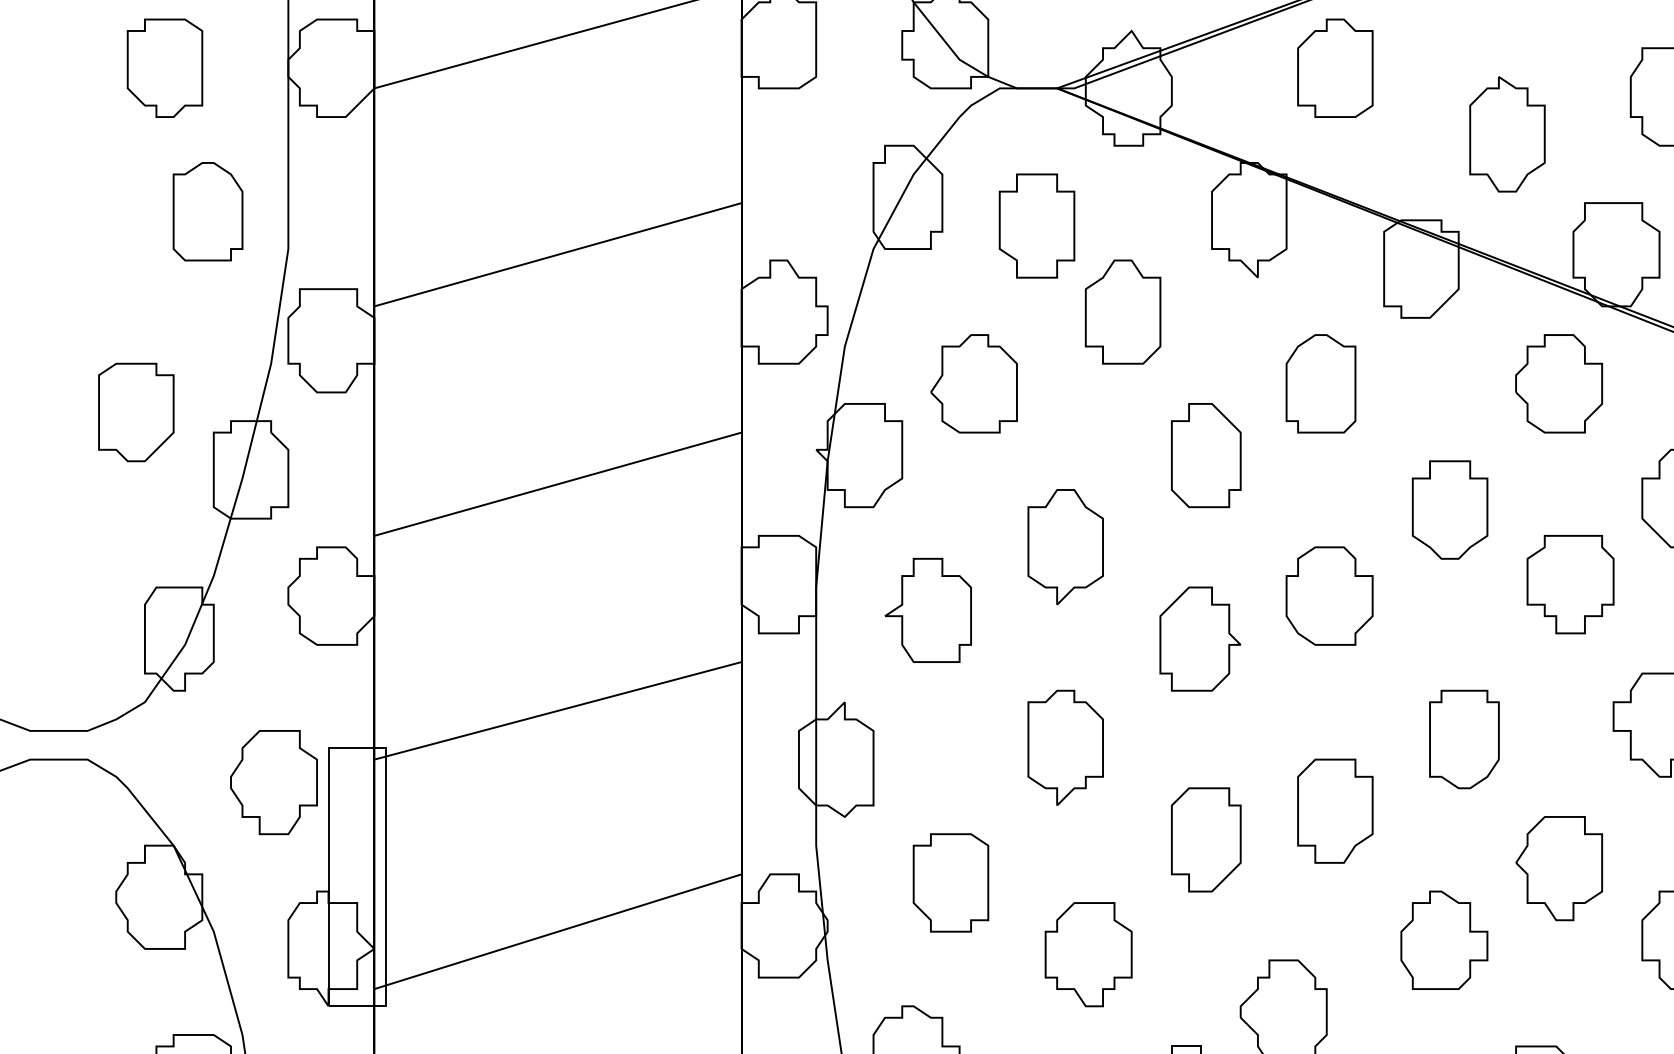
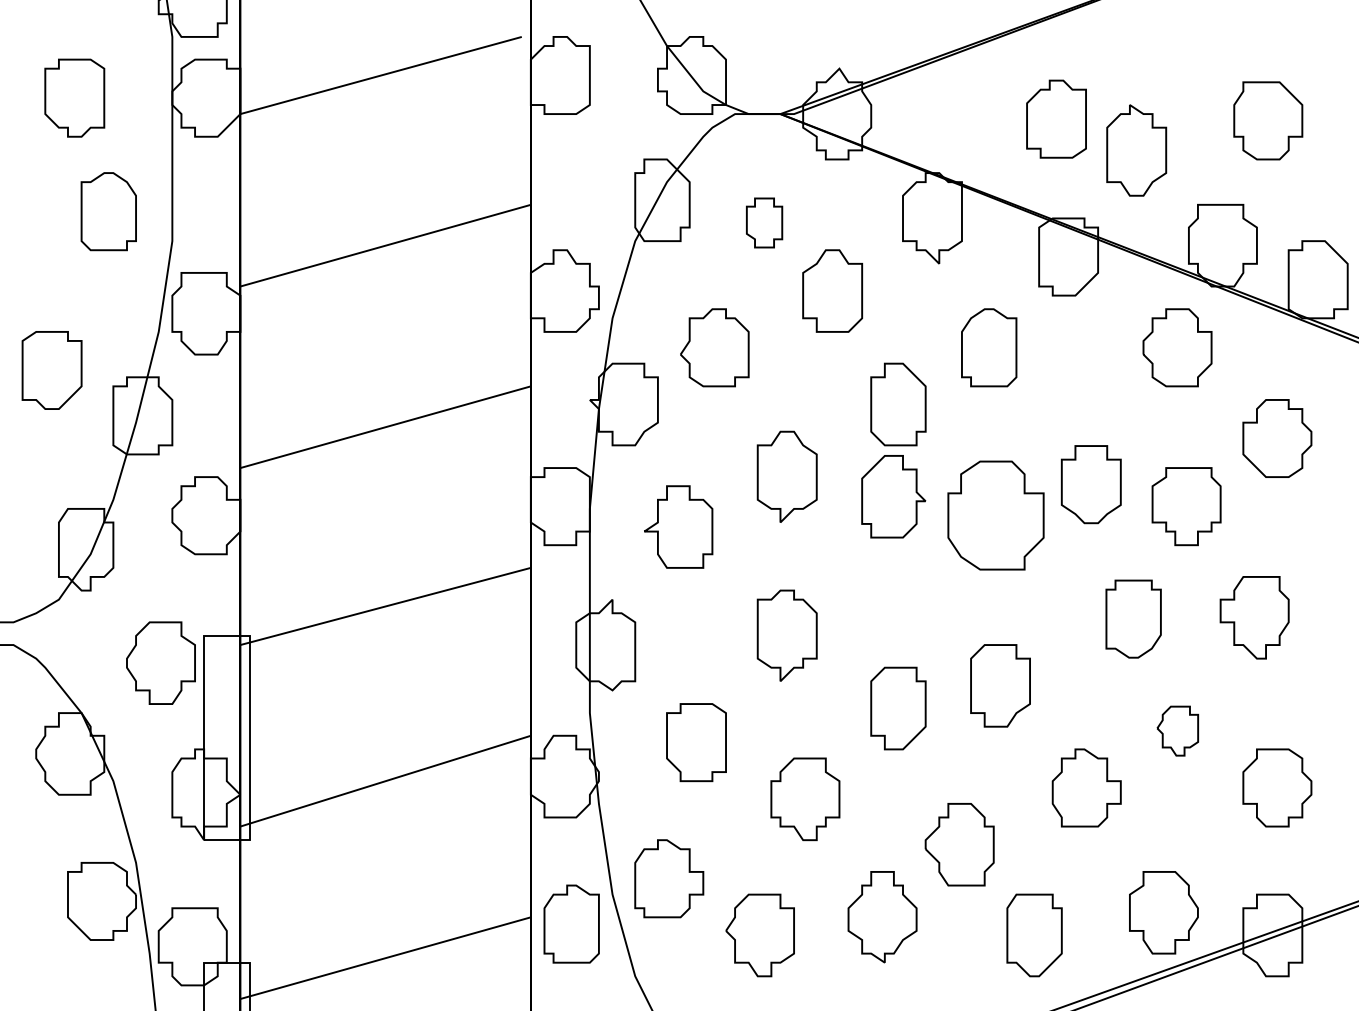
part: (1335, 67) -> (1056, 118), moved
part: (1036, 225) -> (764, 222), size x0.6
part: (1449, 509) -> (1090, 484), moved
part: (1328, 595) -> (995, 515), size x1.4
part: (1200, 638) -> (893, 496), moved
part: (1464, 738) -> (1133, 618), moved
part: (1559, 867) -> (1177, 730), size x0.6

